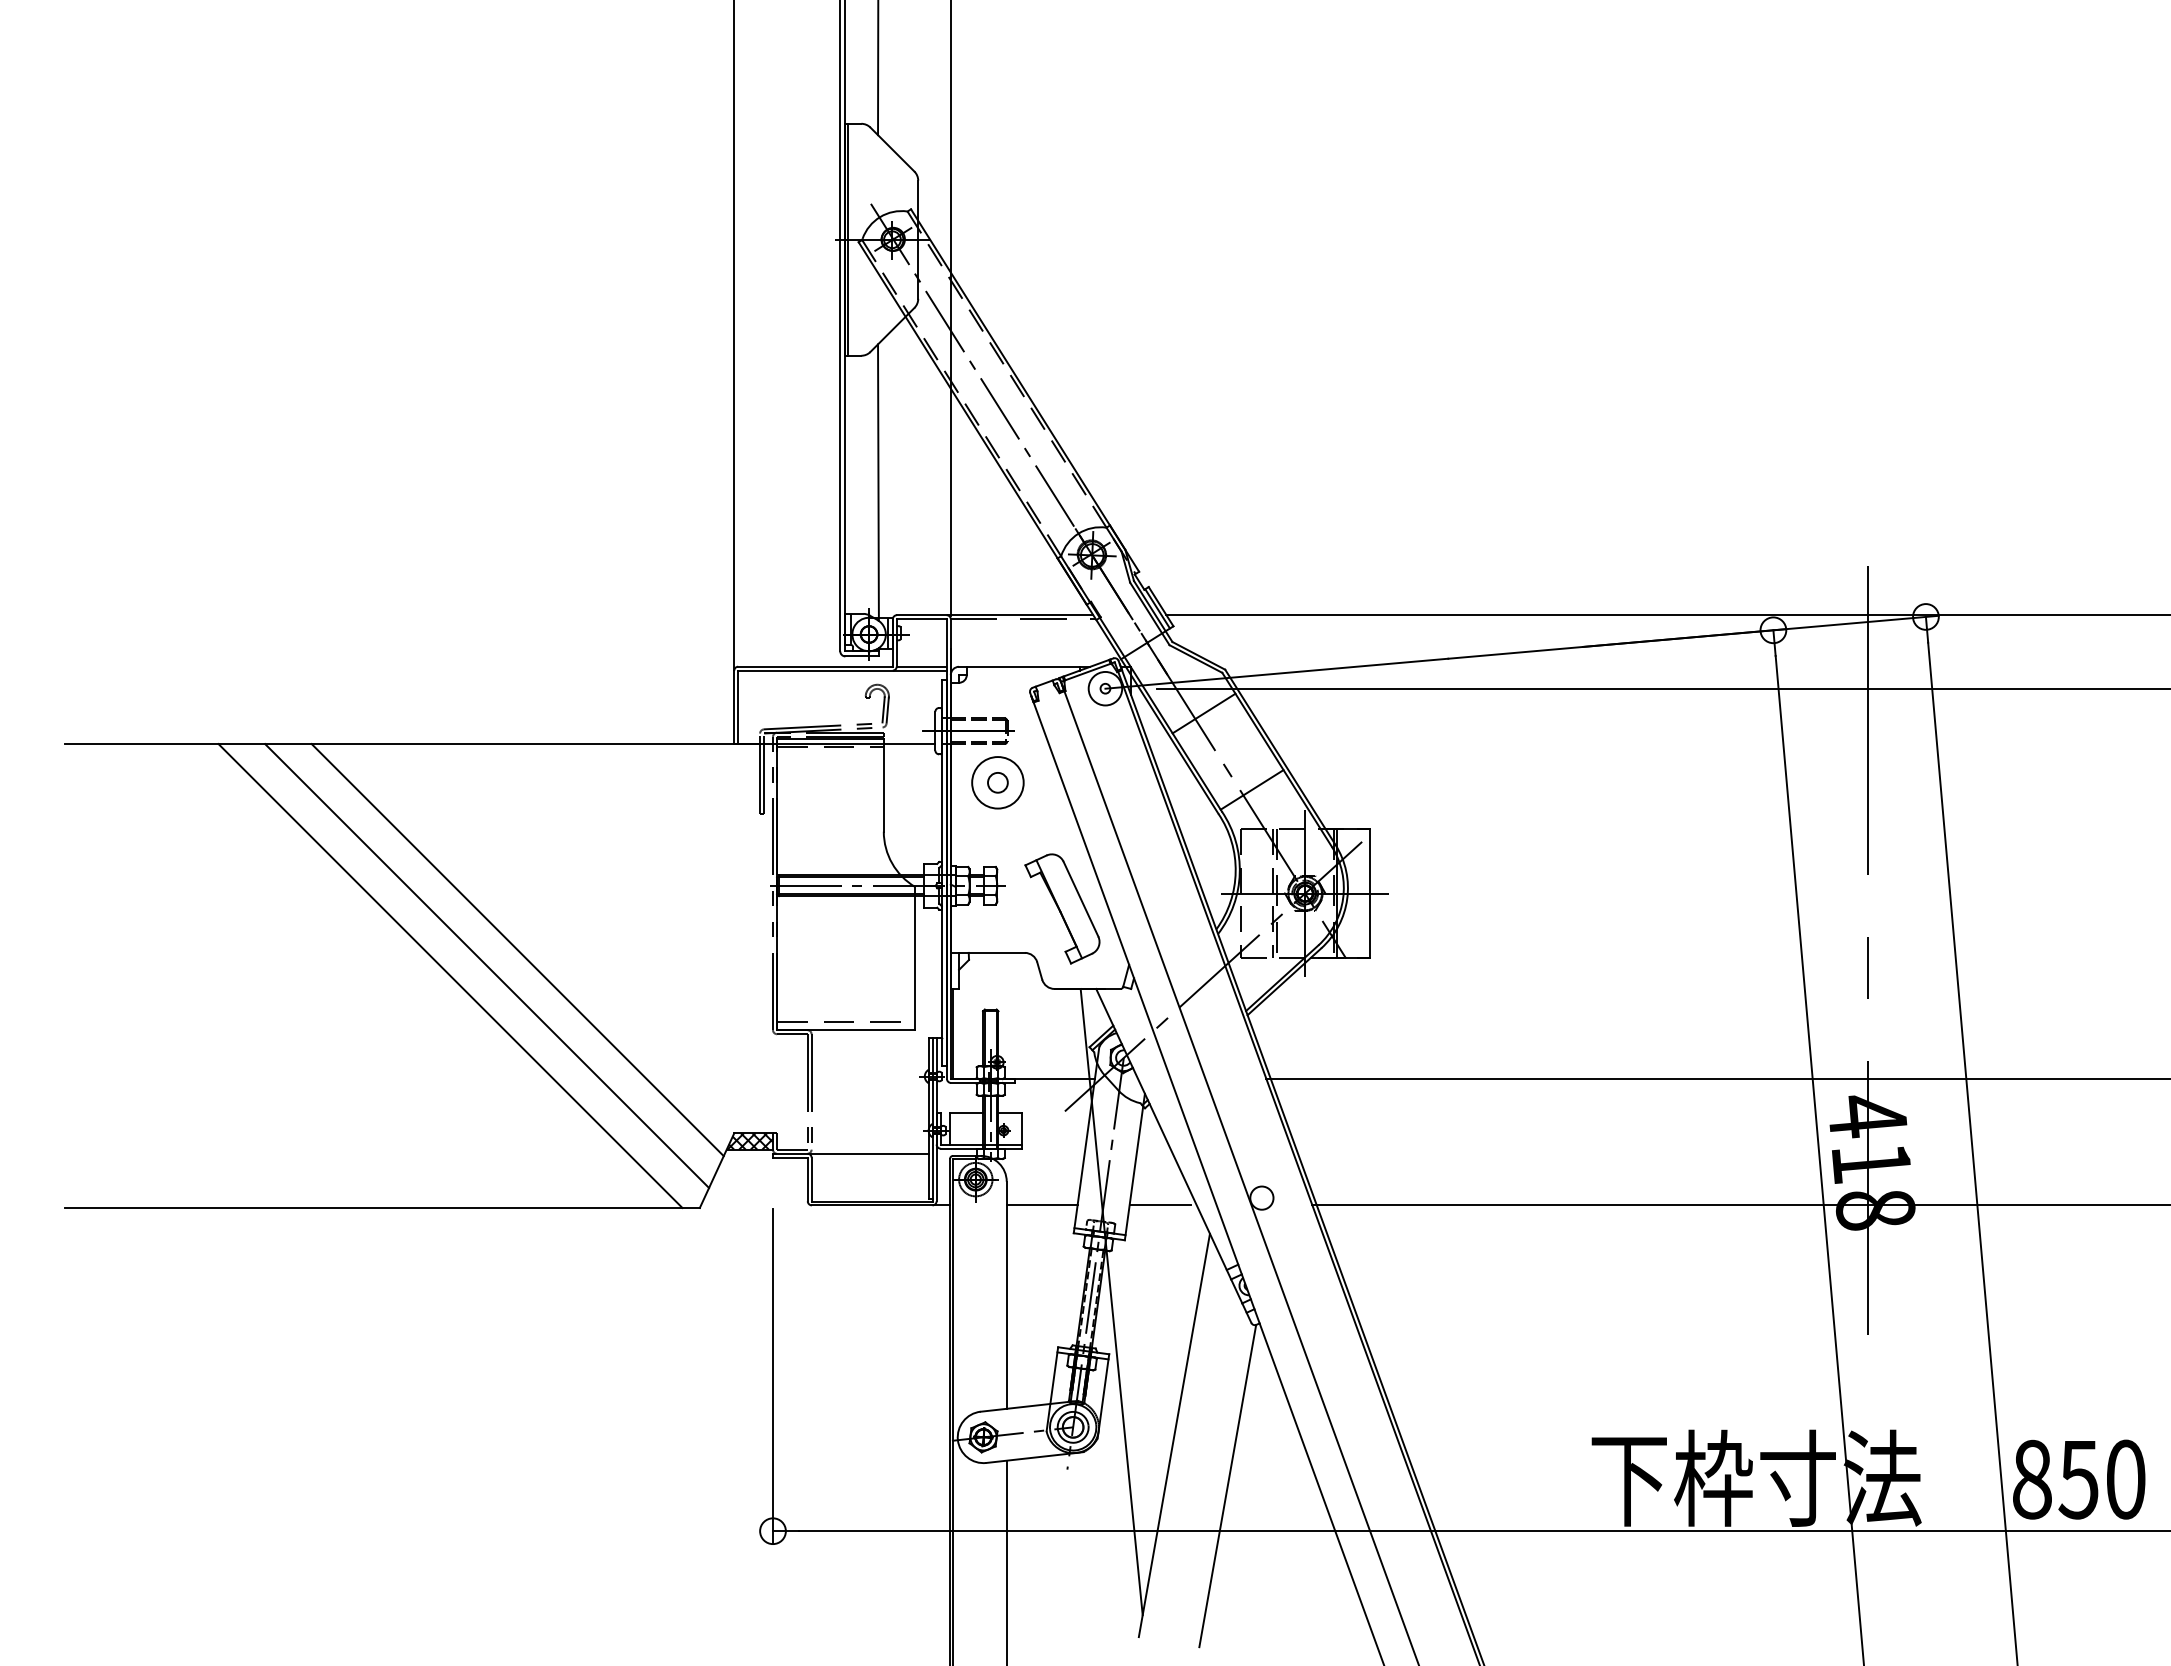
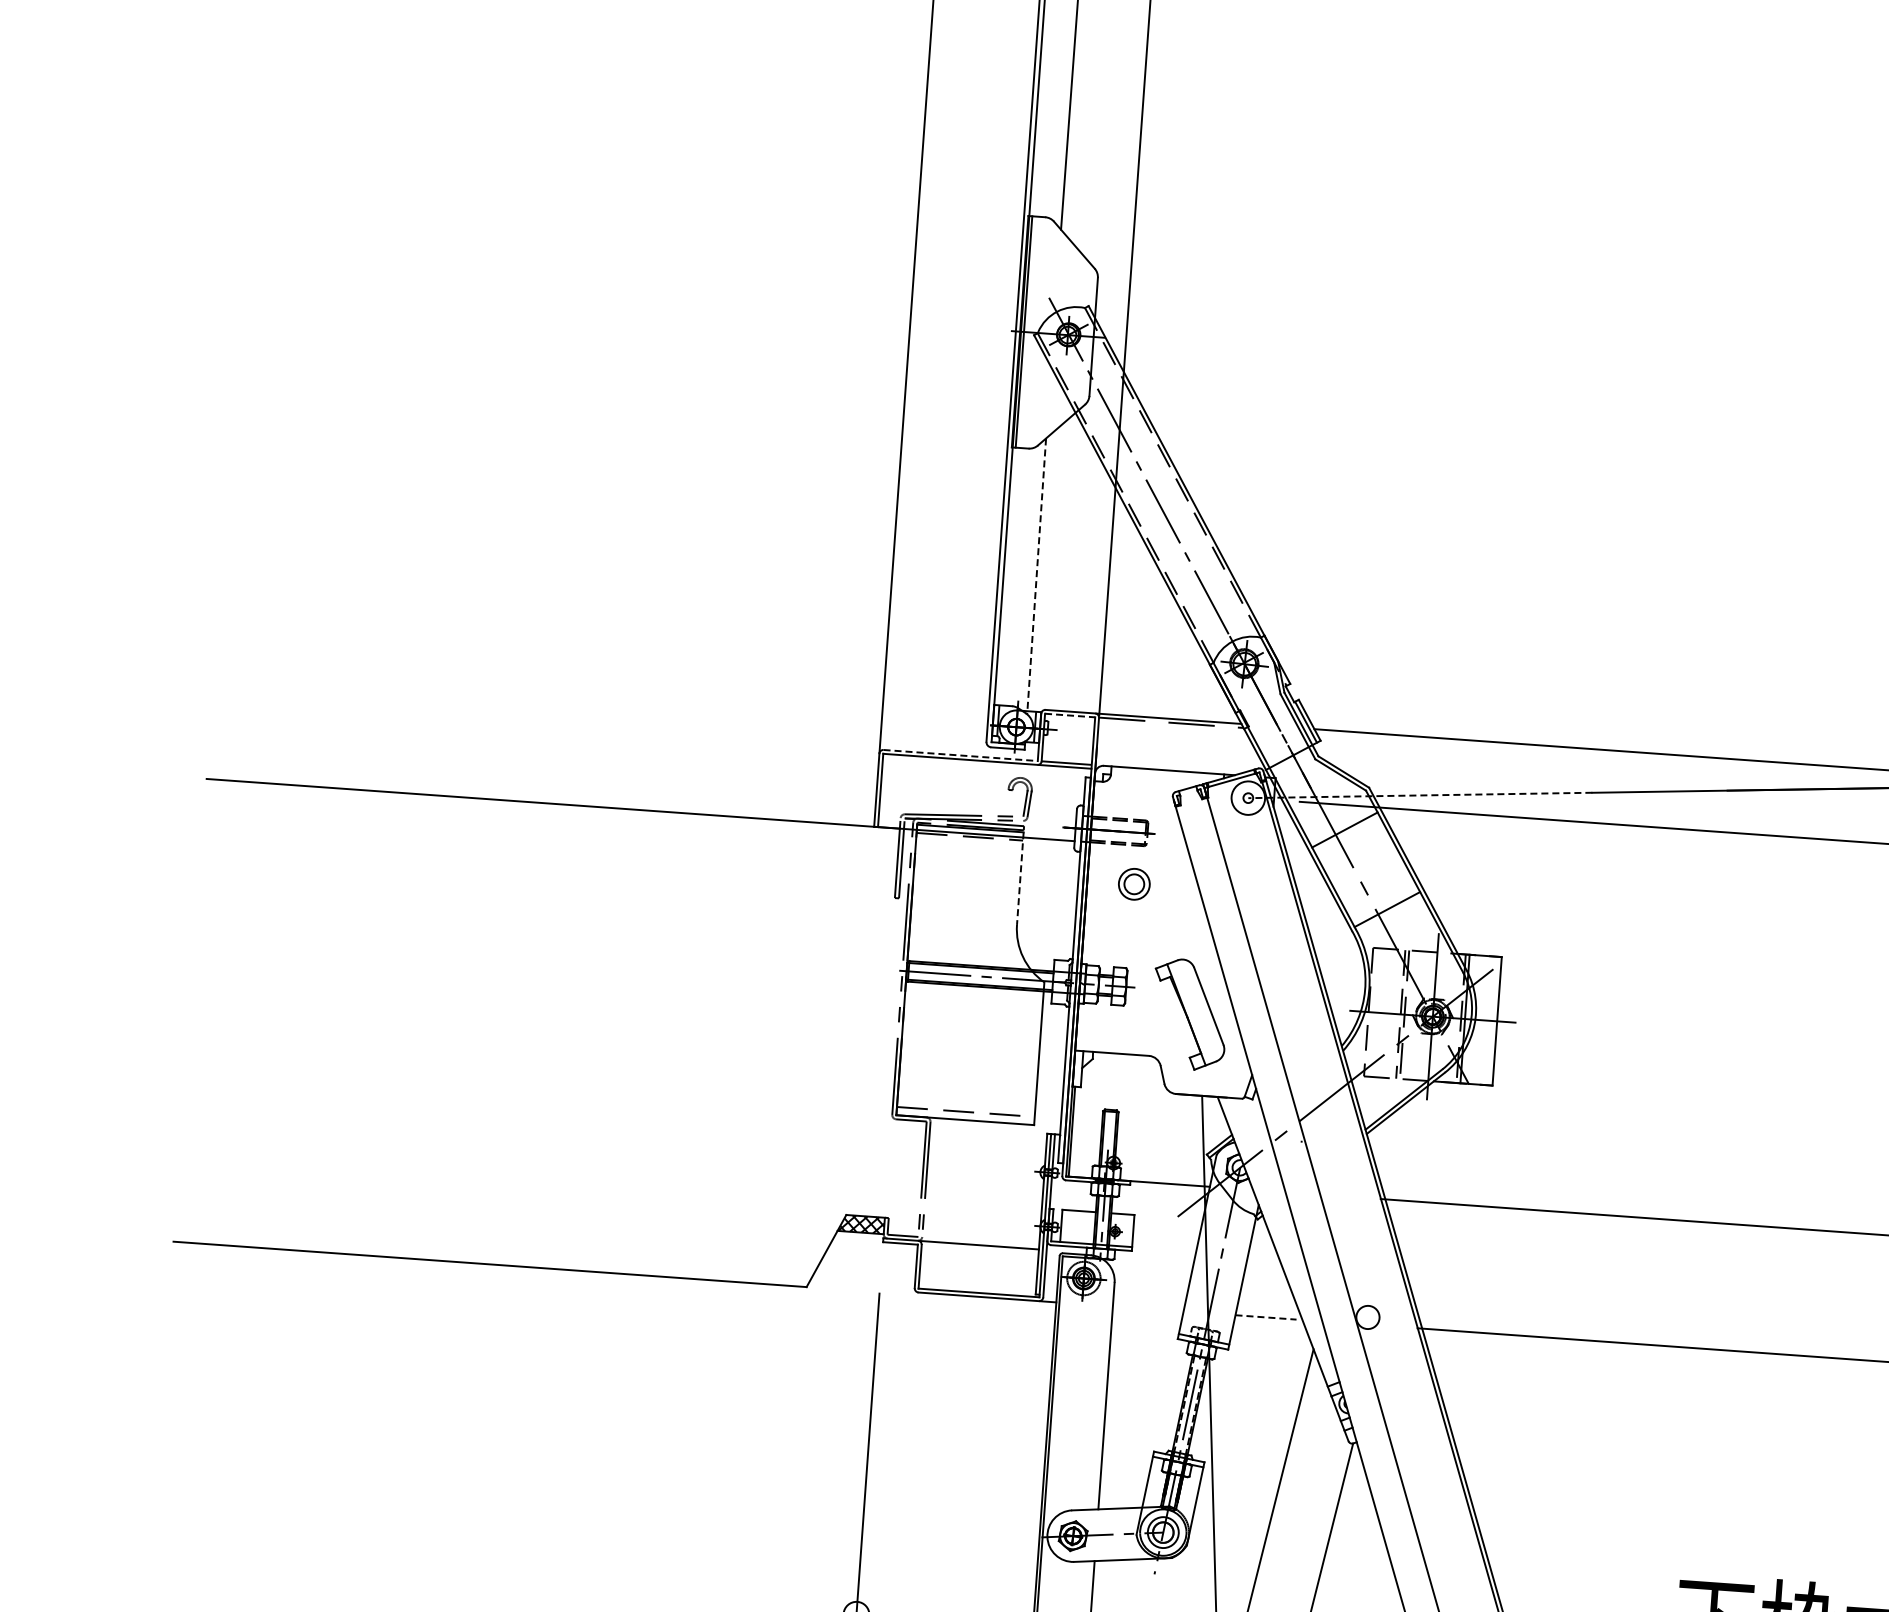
line: (878, 483) -> (1036, 577), solid -> dashed
line: (922, 619) -> (1070, 716), solid -> dashed
line: (816, 666) -> (961, 755), solid -> dashed
line: (1276, 673) -> (1420, 795), solid -> dashed
circle: (997, 782) -> (1133, 883), size x0.6
line: (883, 785) -> (1020, 878), solid -> dashed
line: (517, 950) -> (643, 1017), removed
line: (487, 966) -> (612, 1031), removed
line: (450, 975) -> (574, 1037), removed
line: (1041, 1205) -> (1147, 1309), removed
line: (1160, 1205) -> (1266, 1317), solid -> dashed

